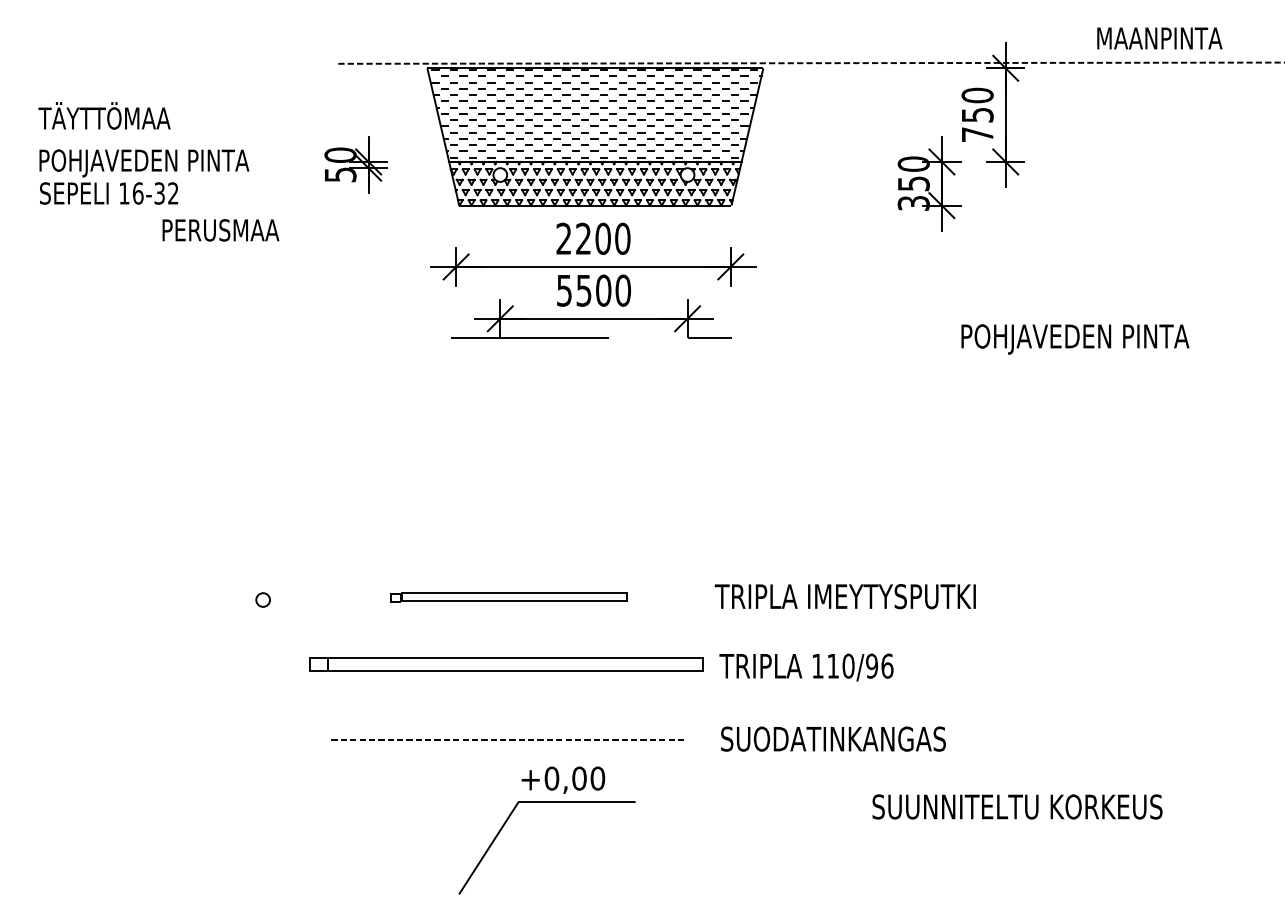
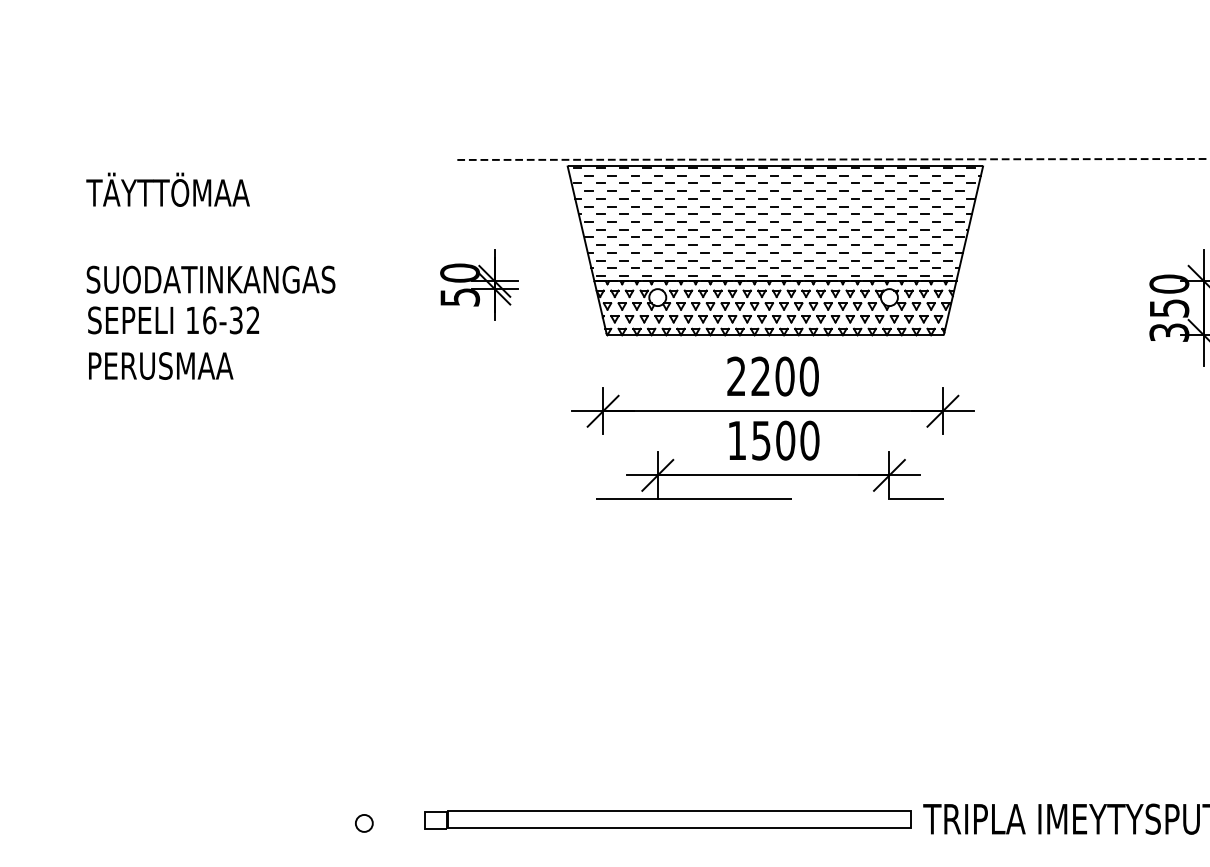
text: (104, 115) -> (168, 189), moved
text: (143, 163) -> (216, 283), POHJAVEDEN PINTA -> SUODATINKANGAS
text: (220, 230) -> (160, 366), moved
text: (564, 290) -> (737, 440), 5500 -> 1500
part: (508, 597) -> (667, 820), size x1.67

